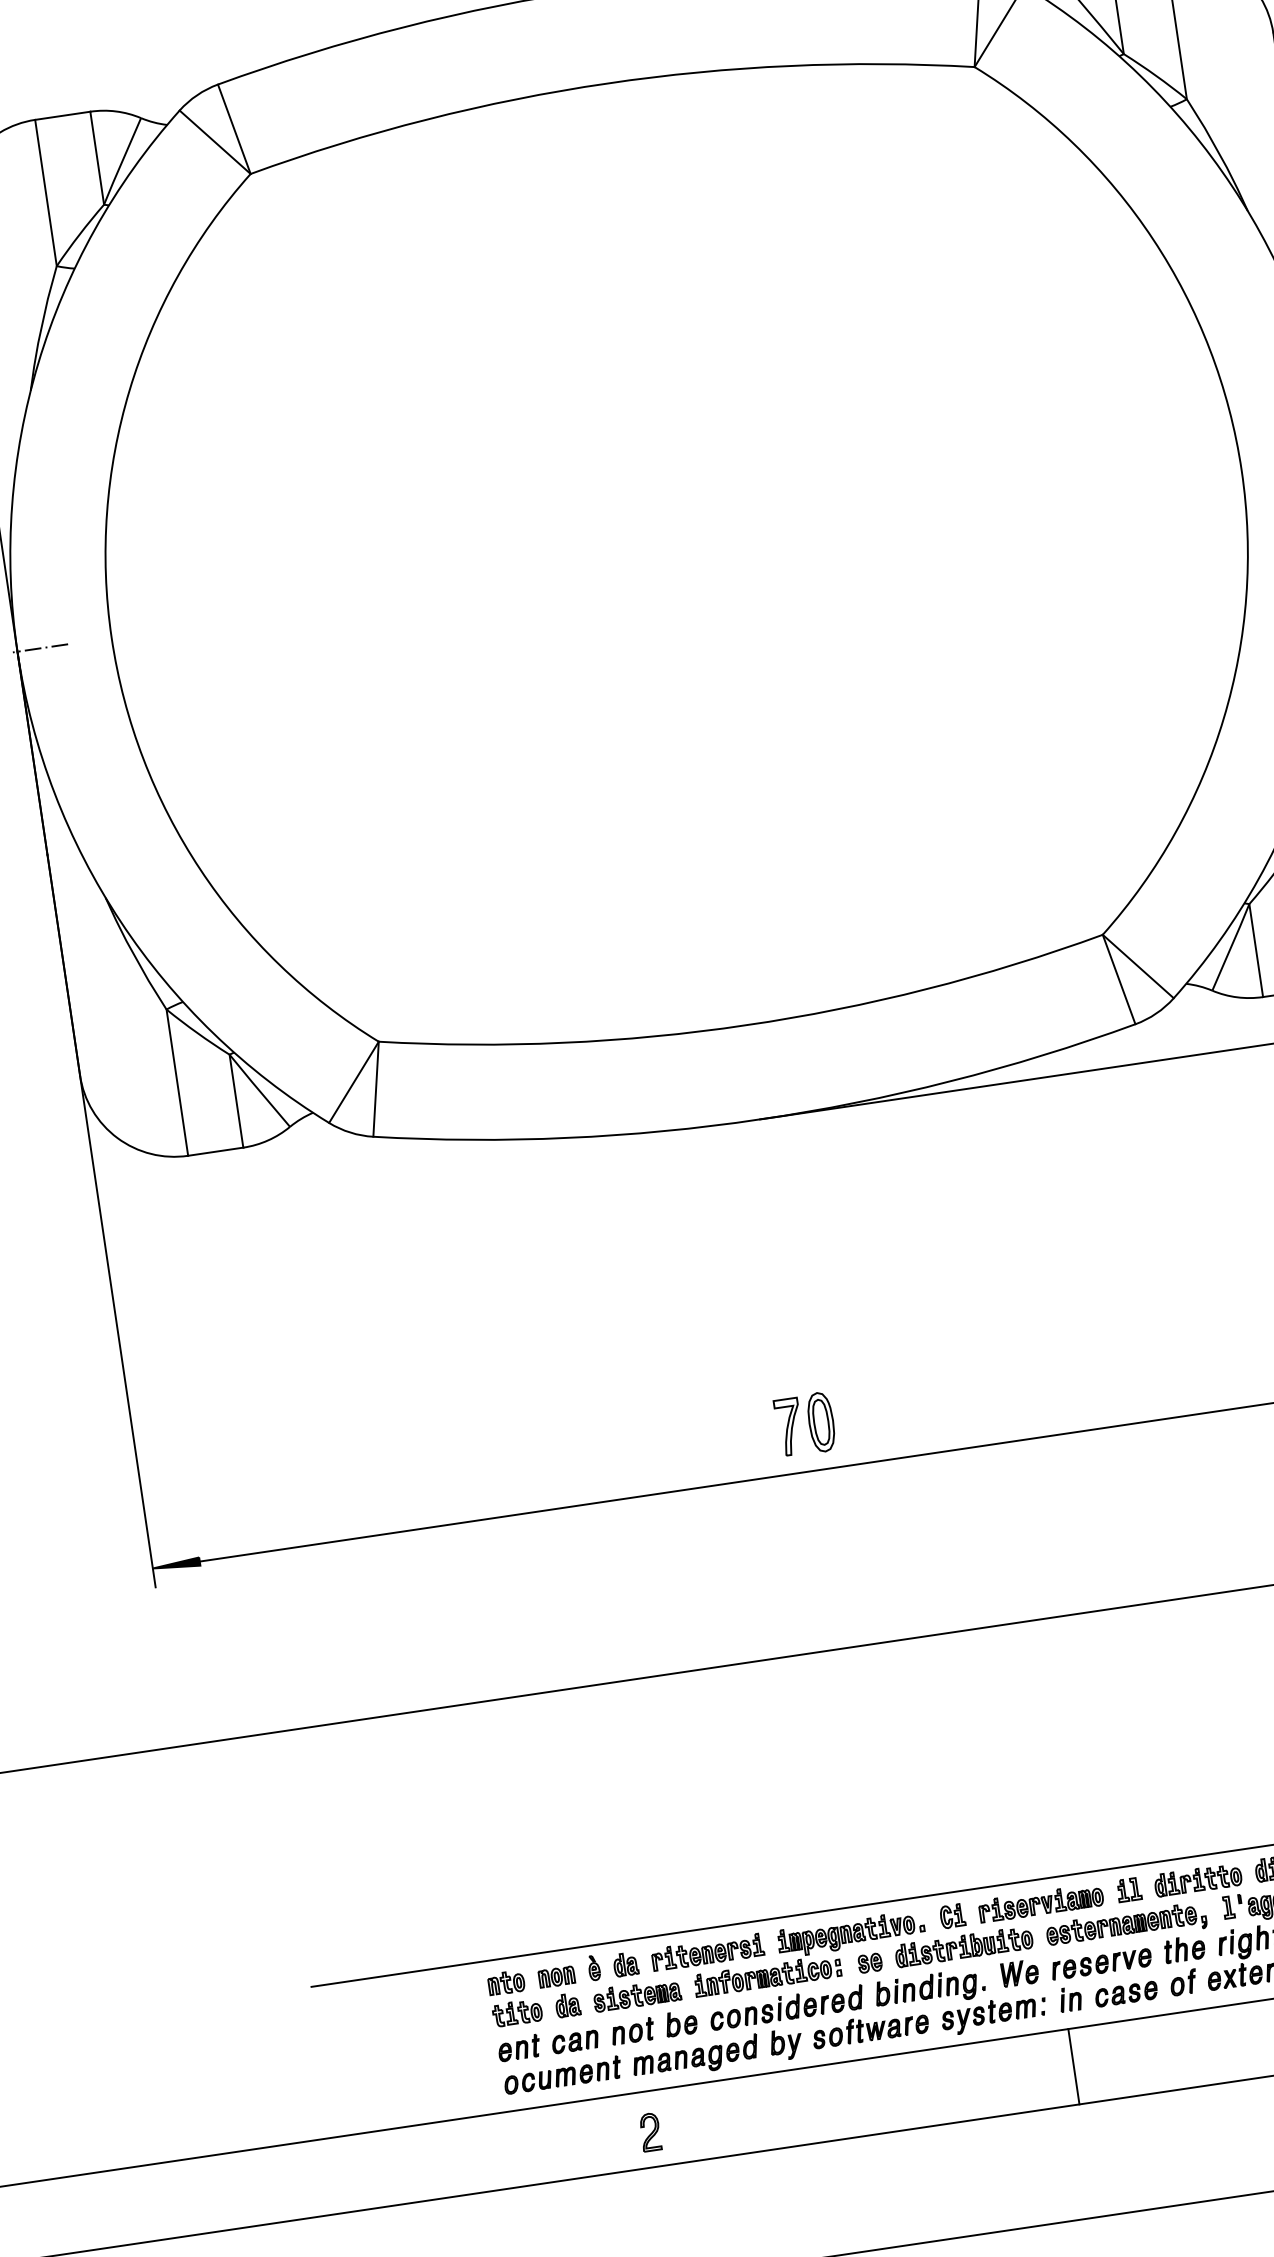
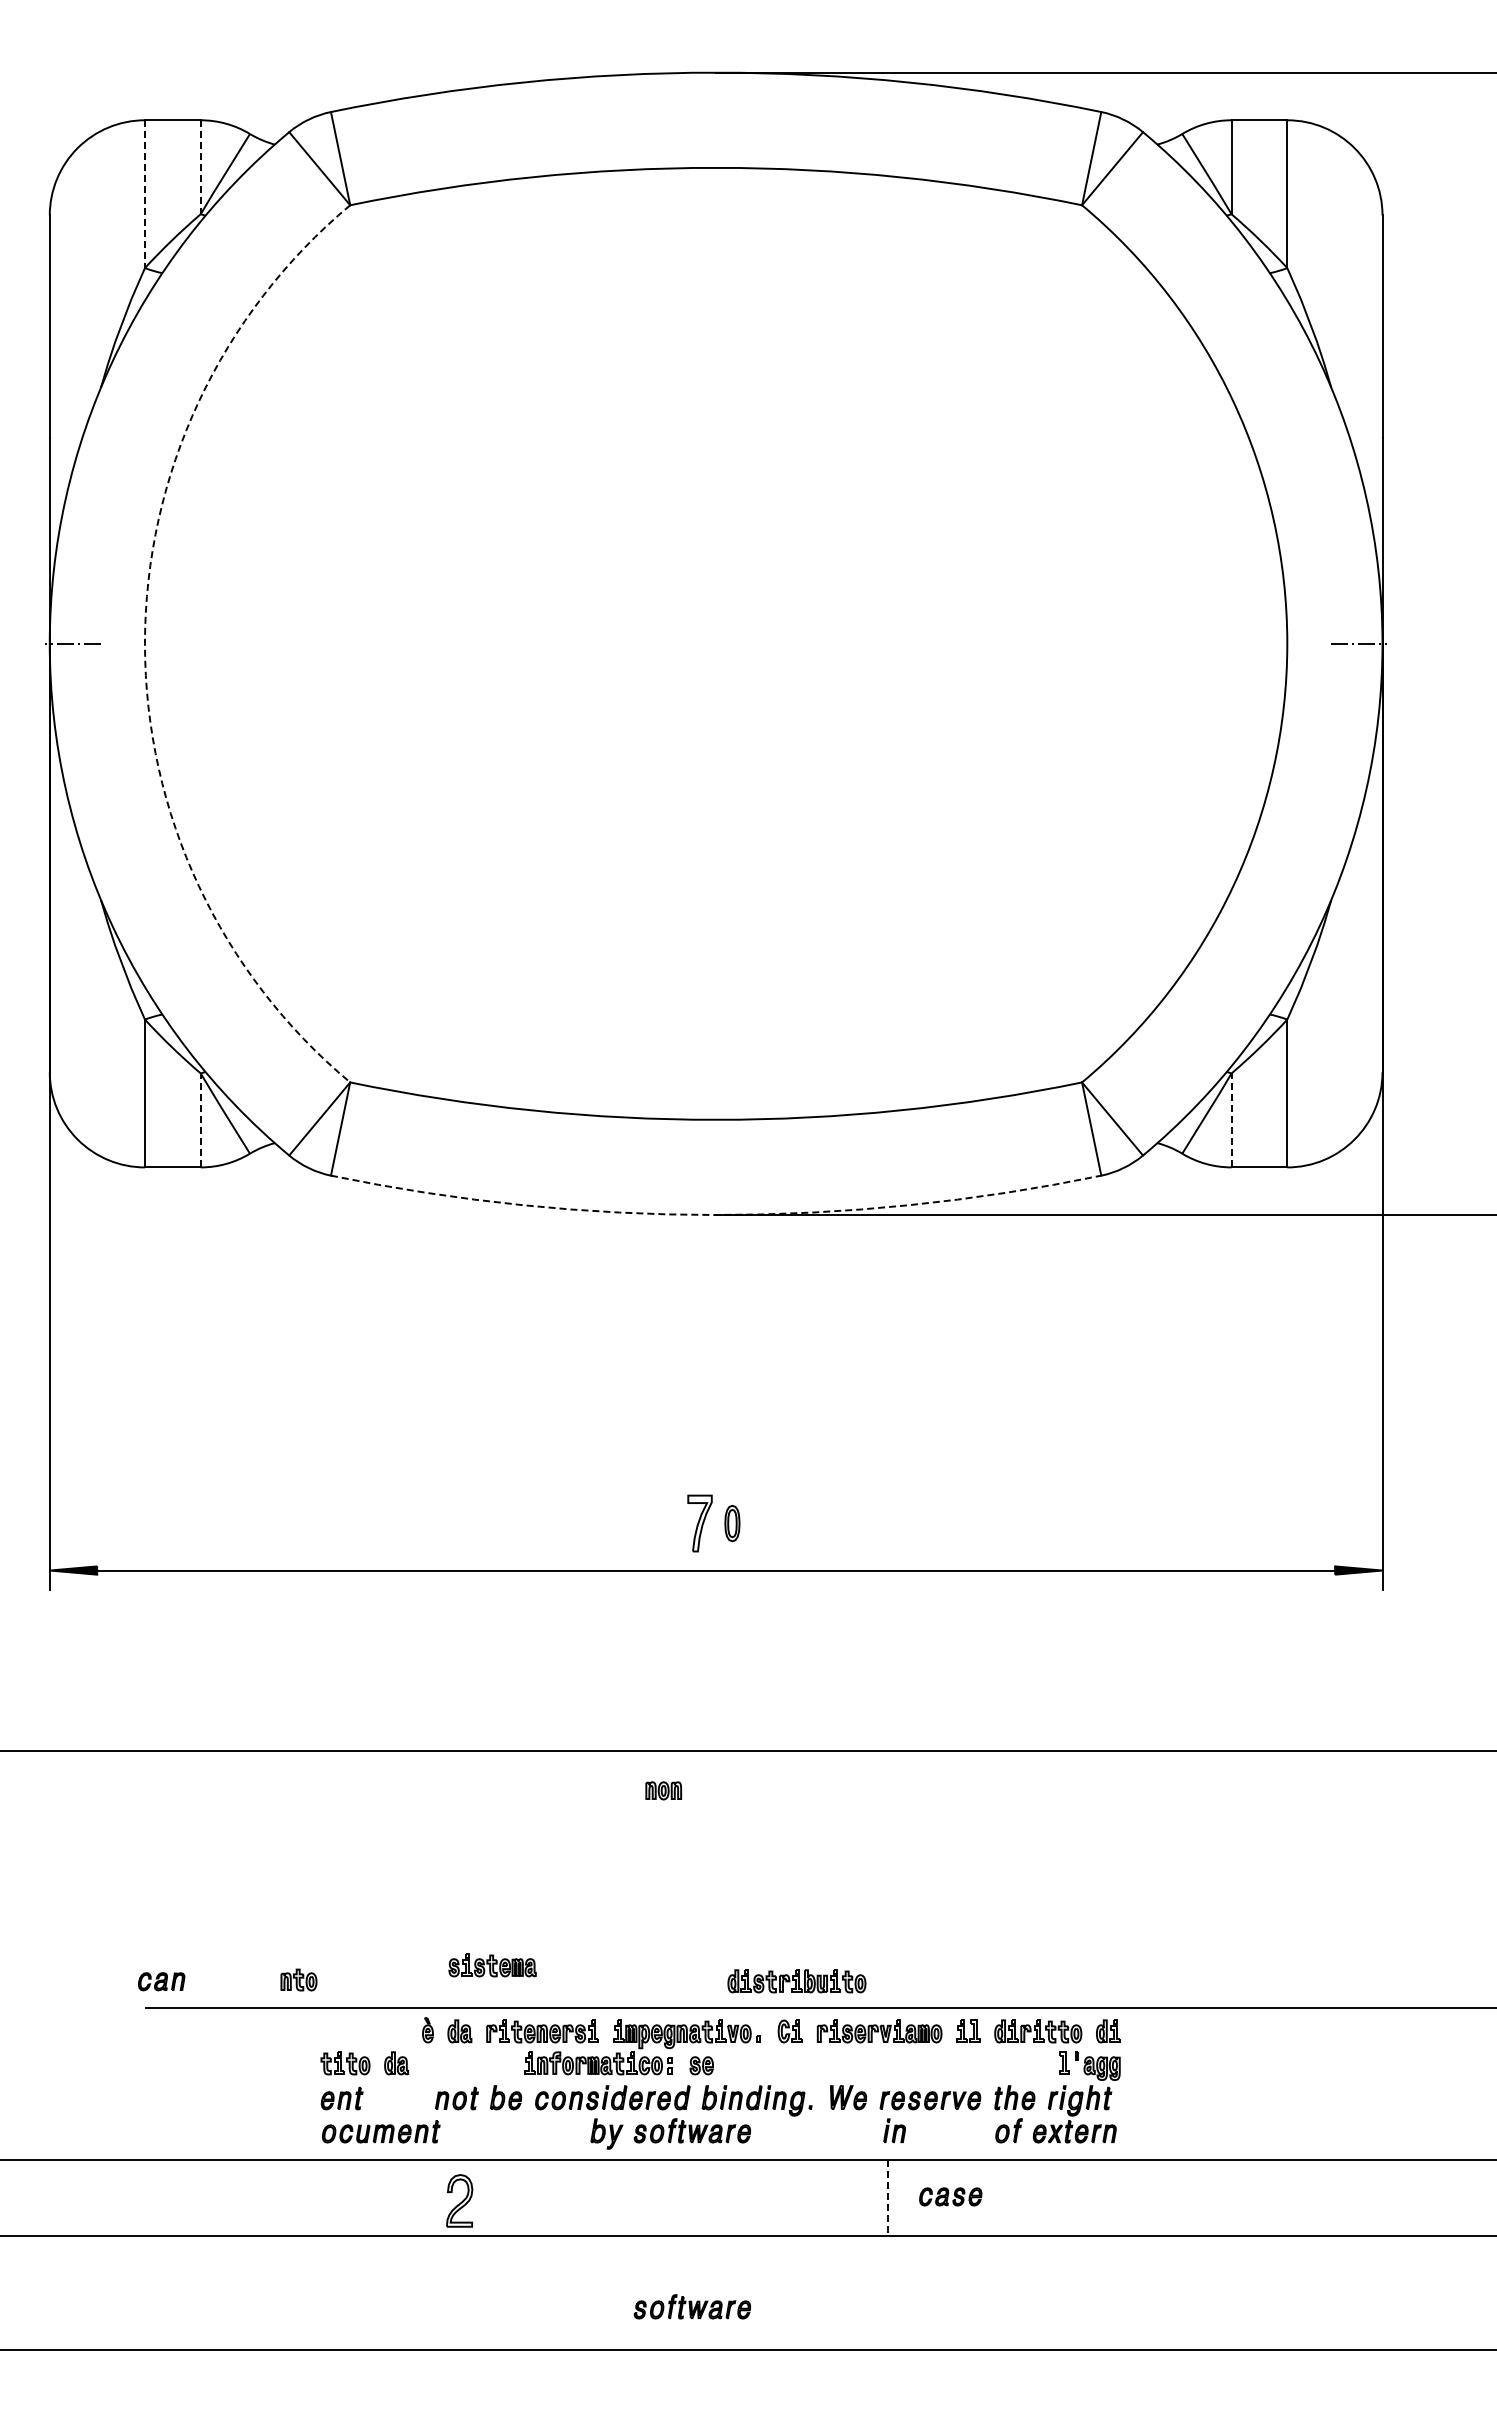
line: (97, 158) -> (200, 167), solid -> dashed
line: (45, 193) -> (144, 194), solid -> dashed
arc: (111, 637) -> (144, 643), solid -> dashed
line: (1256, 950) -> (1231, 1120), solid -> dashed
line: (236, 1101) -> (200, 1120), solid -> dashed
arc: (760, 1119) -> (716, 1215), solid -> dashed
part: (821, 1422) -> (732, 1523), size x0.6
part: (1126, 1926) -> (960, 2066), removed
part: (963, 1947) -> (796, 1981), moved
part: (556, 1976) -> (663, 1790), moved
part: (505, 1982) -> (298, 1979), moved
part: (1126, 1993) -> (950, 2196), moved
part: (637, 1995) -> (492, 1965), moved
part: (993, 2014) -> (816, 2134), removed
part: (575, 2041) -> (161, 1981), moved
part: (695, 2057) -> (515, 2133), removed
line: (1074, 2067) -> (888, 2198), solid -> dashed
part: (650, 2131) -> (459, 2200), size x1.4
part: (896, 2202) -> (692, 2306), added

